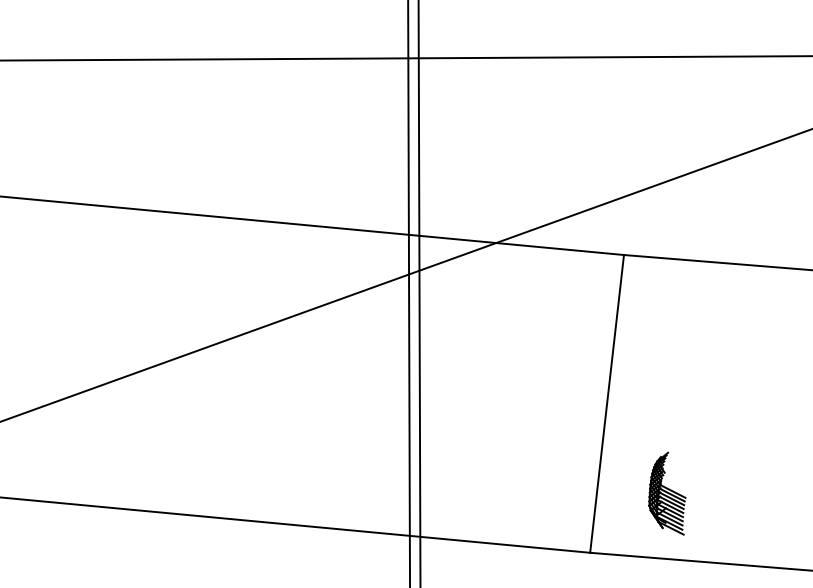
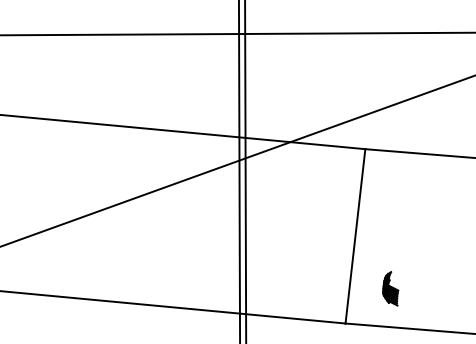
part: (666, 492) -> (390, 288), size x0.7

